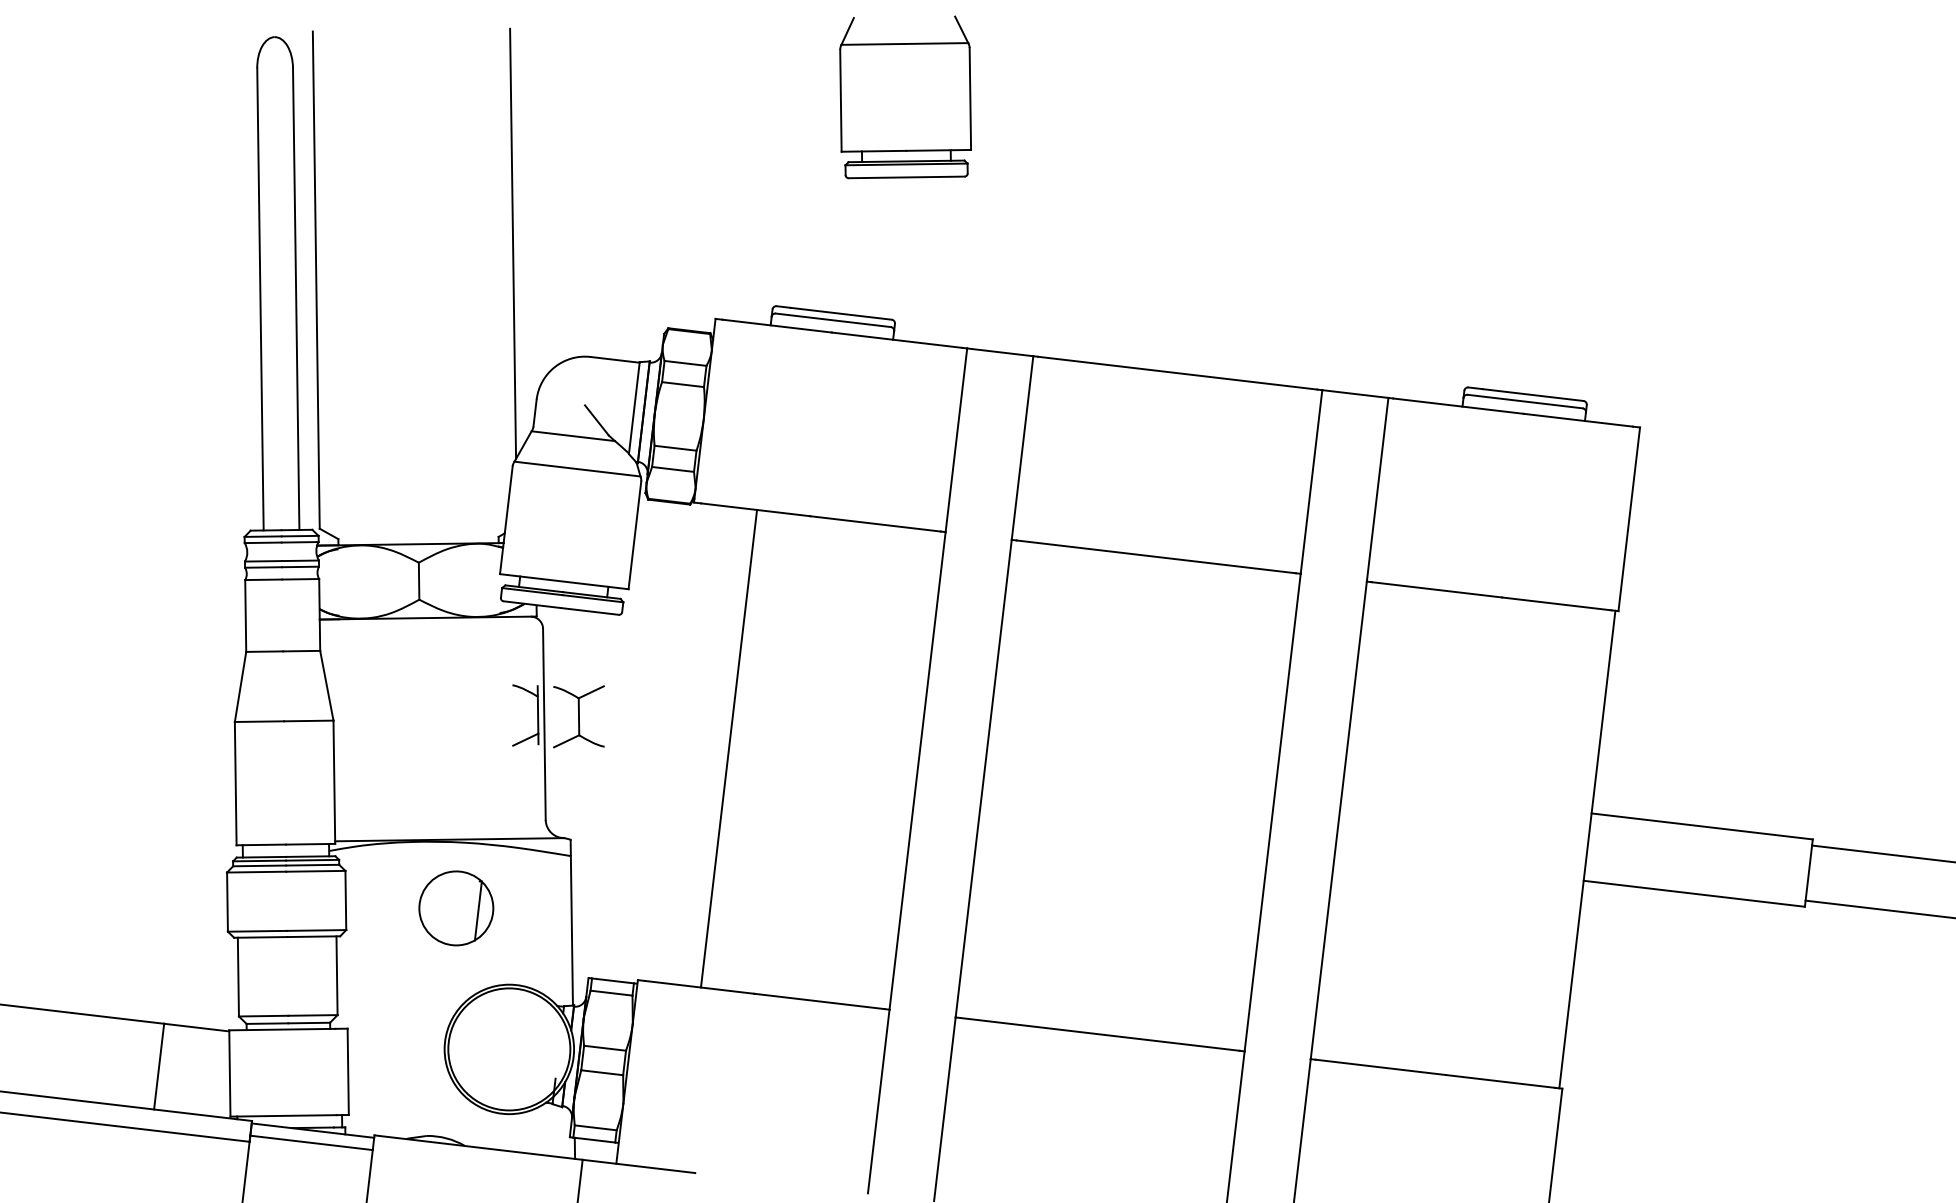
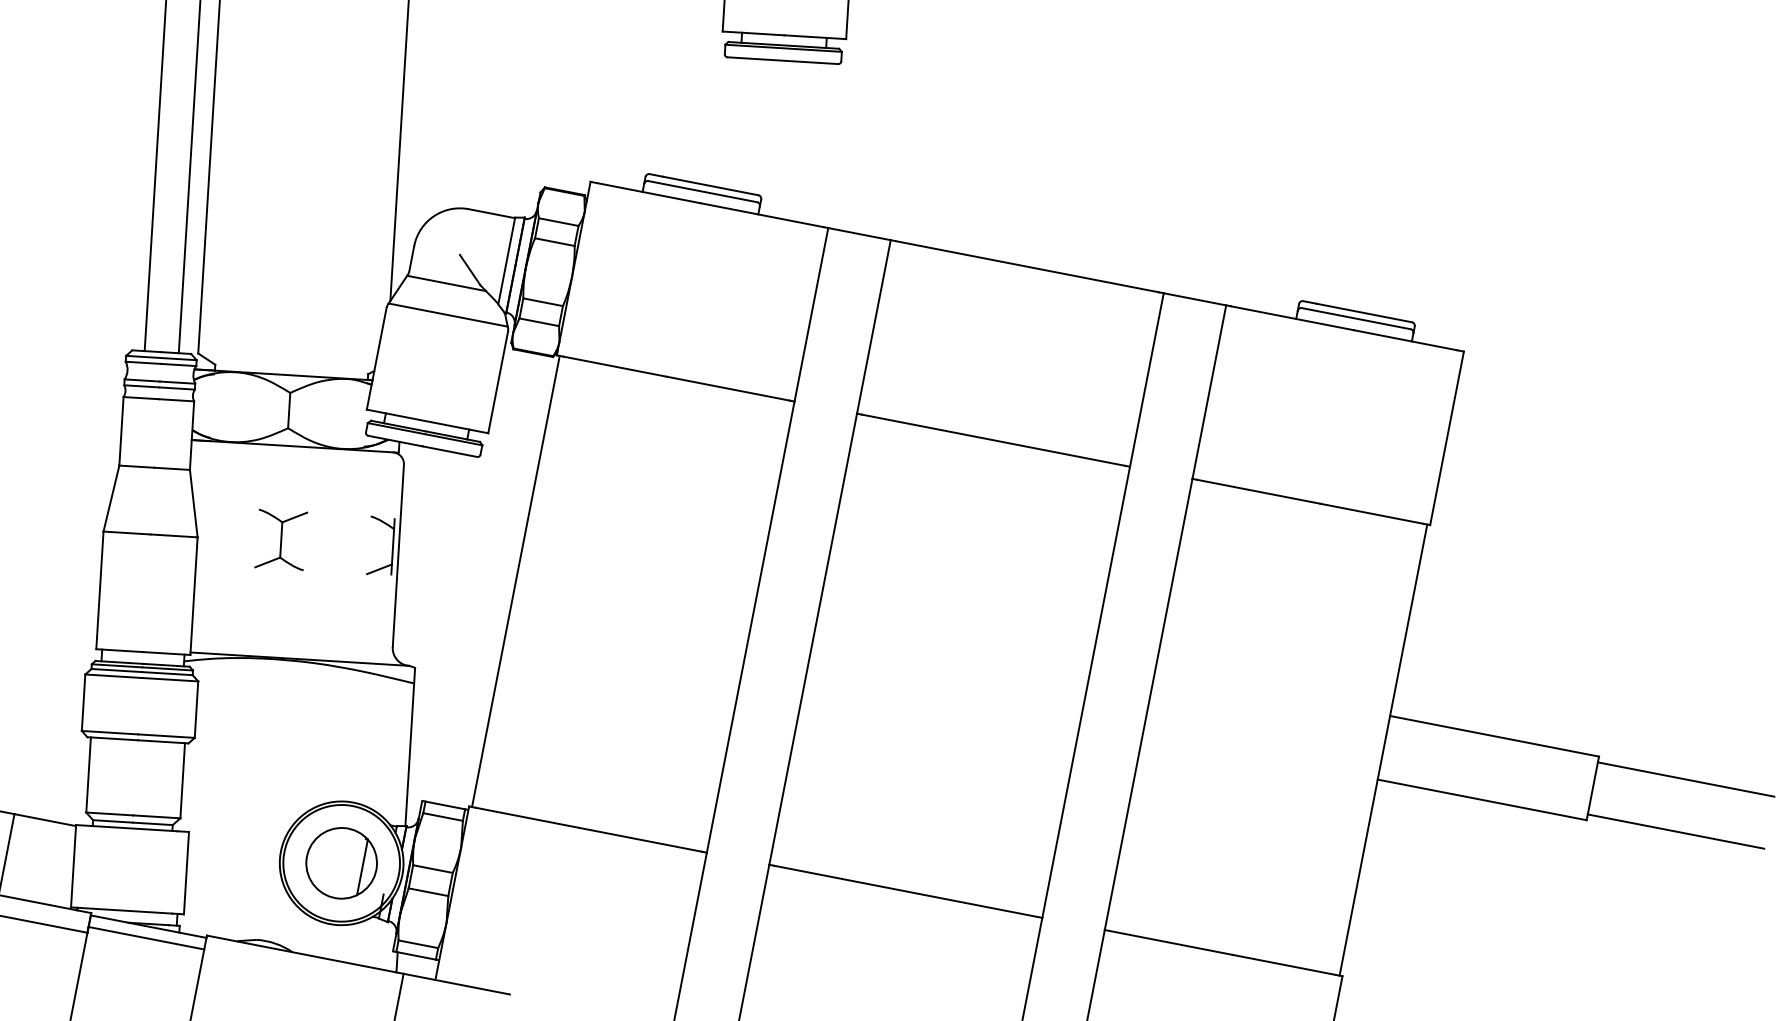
part: (578, 716) -> (280, 539), moved
line: (728, 748) -> (515, 581), moved
part: (456, 908) -> (341, 863), moved

